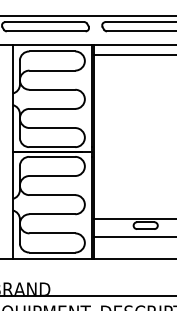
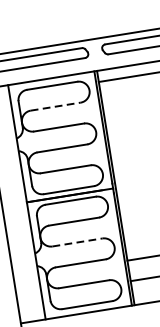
line: (52, 70) -> (55, 106), solid -> dashed
line: (52, 195) -> (77, 242), solid -> dashed

